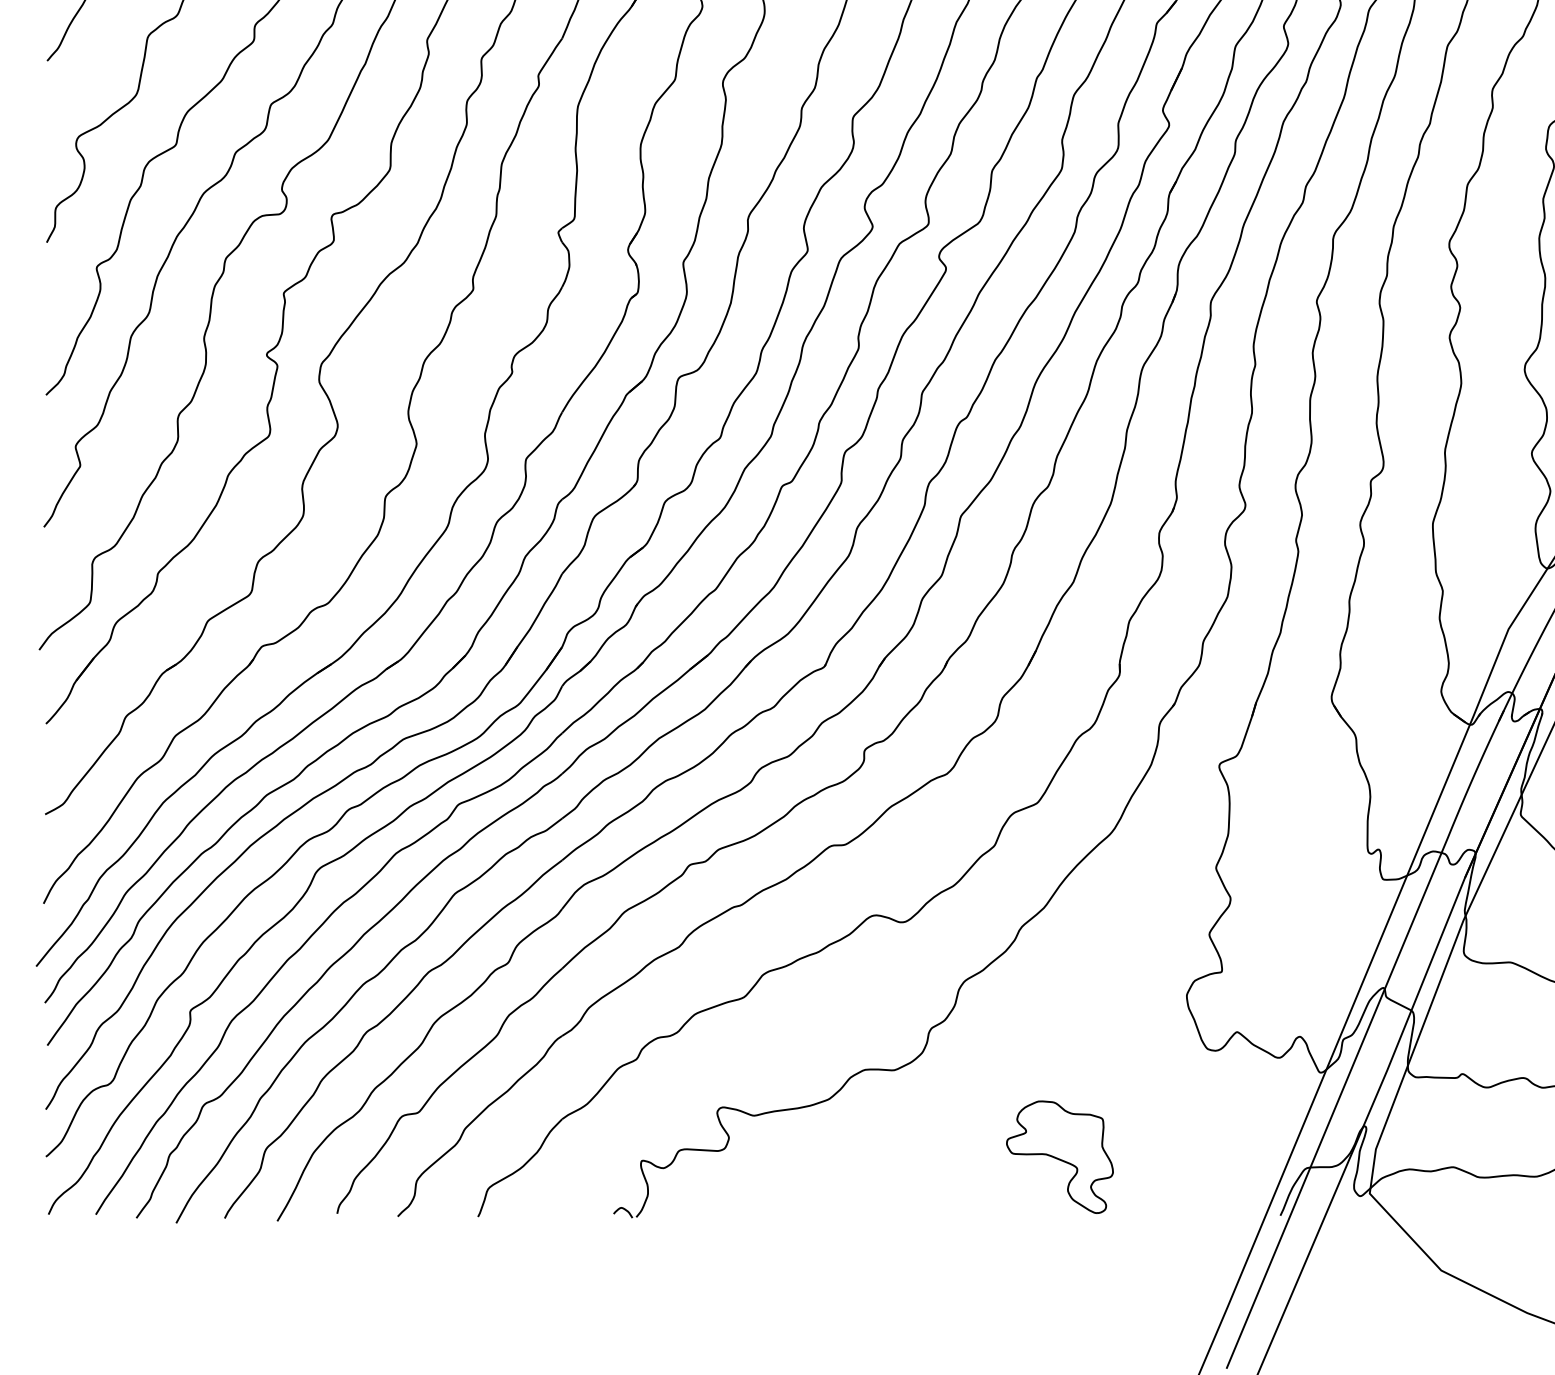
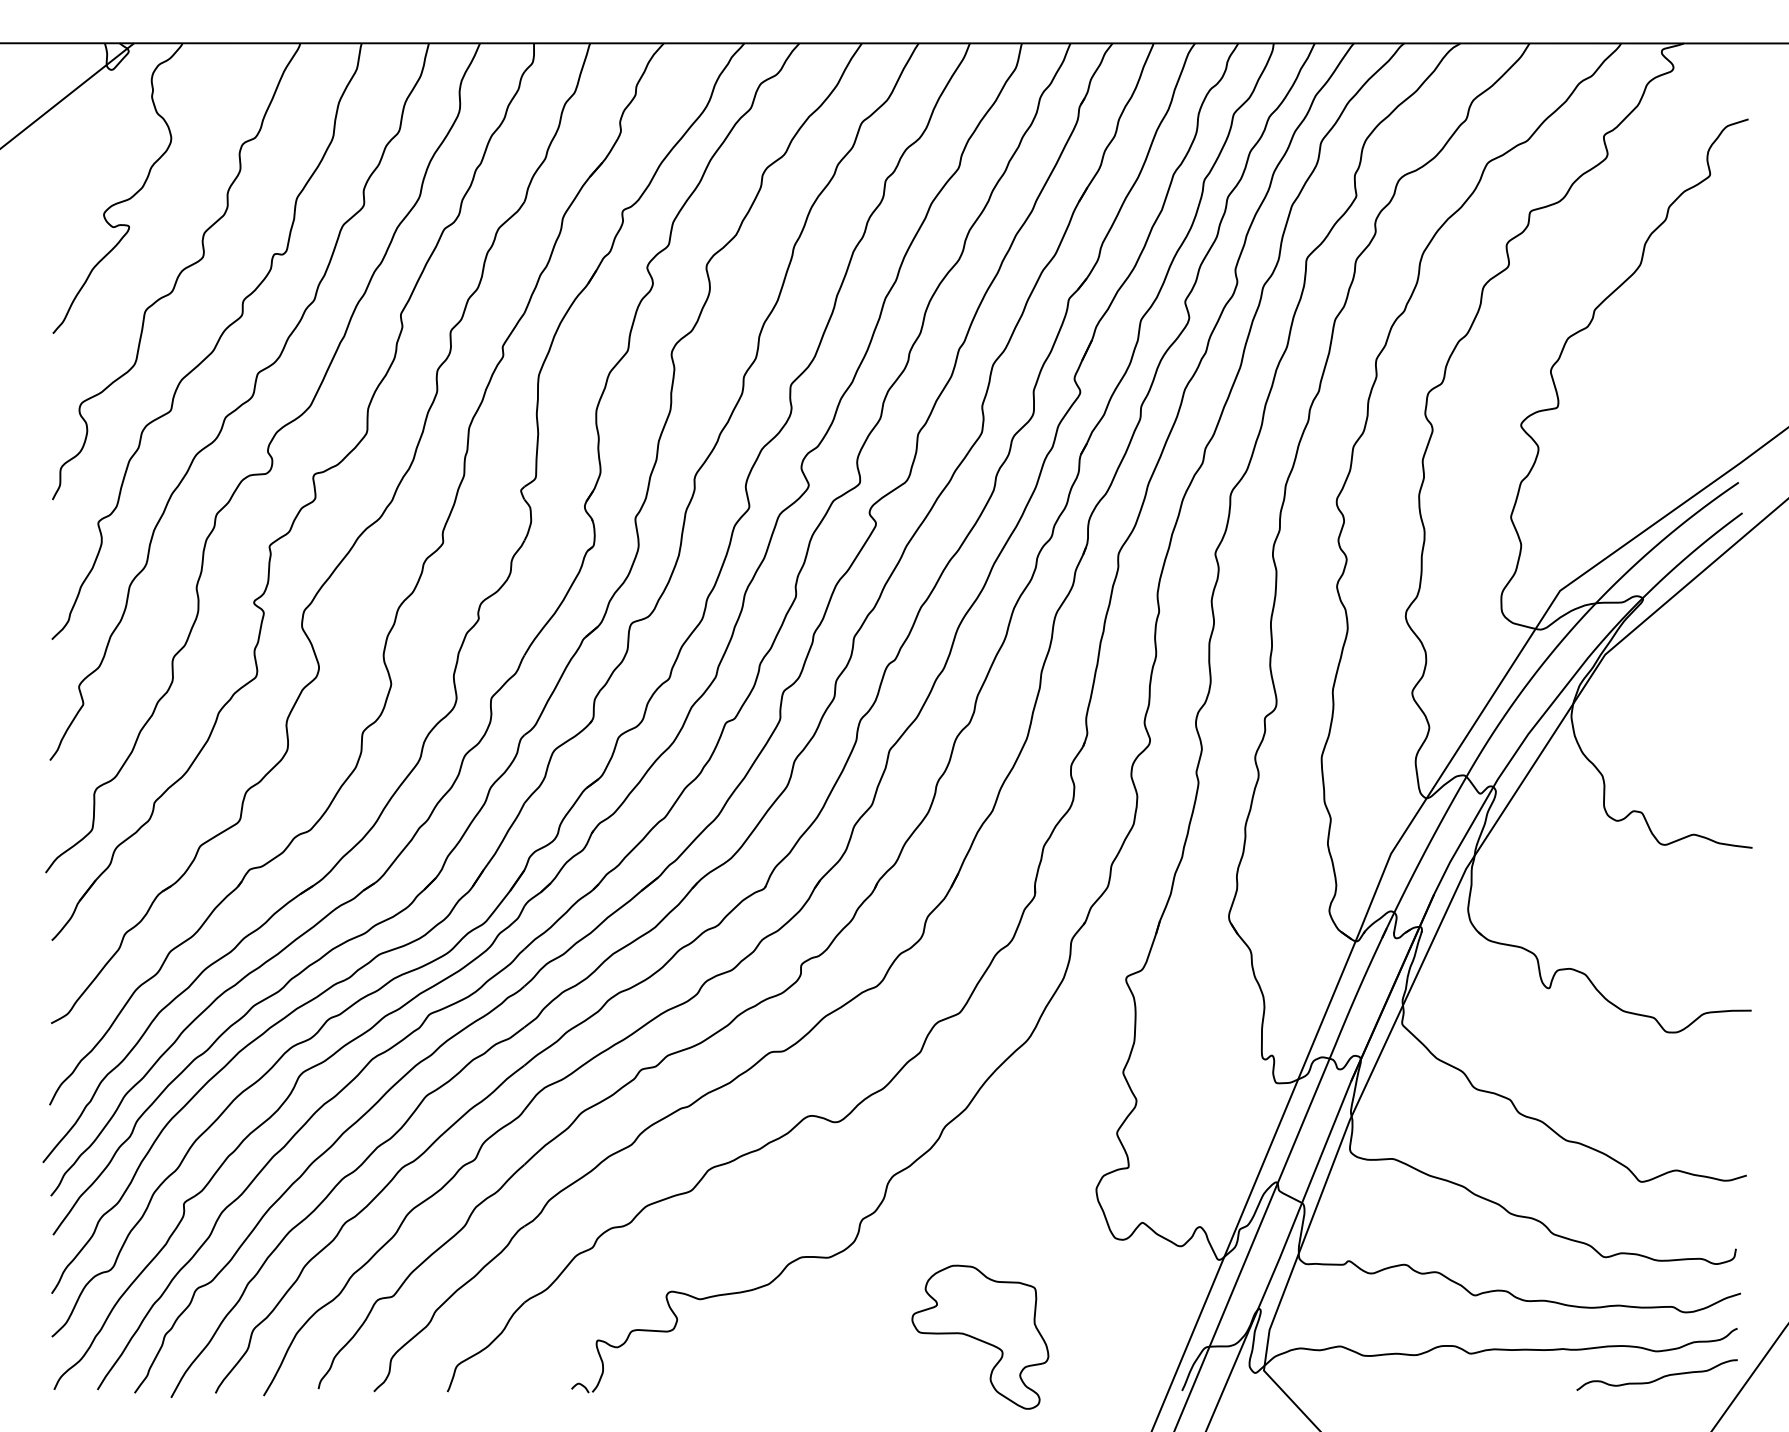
part: (1059, 1157) -> (979, 1337), size x1.4

